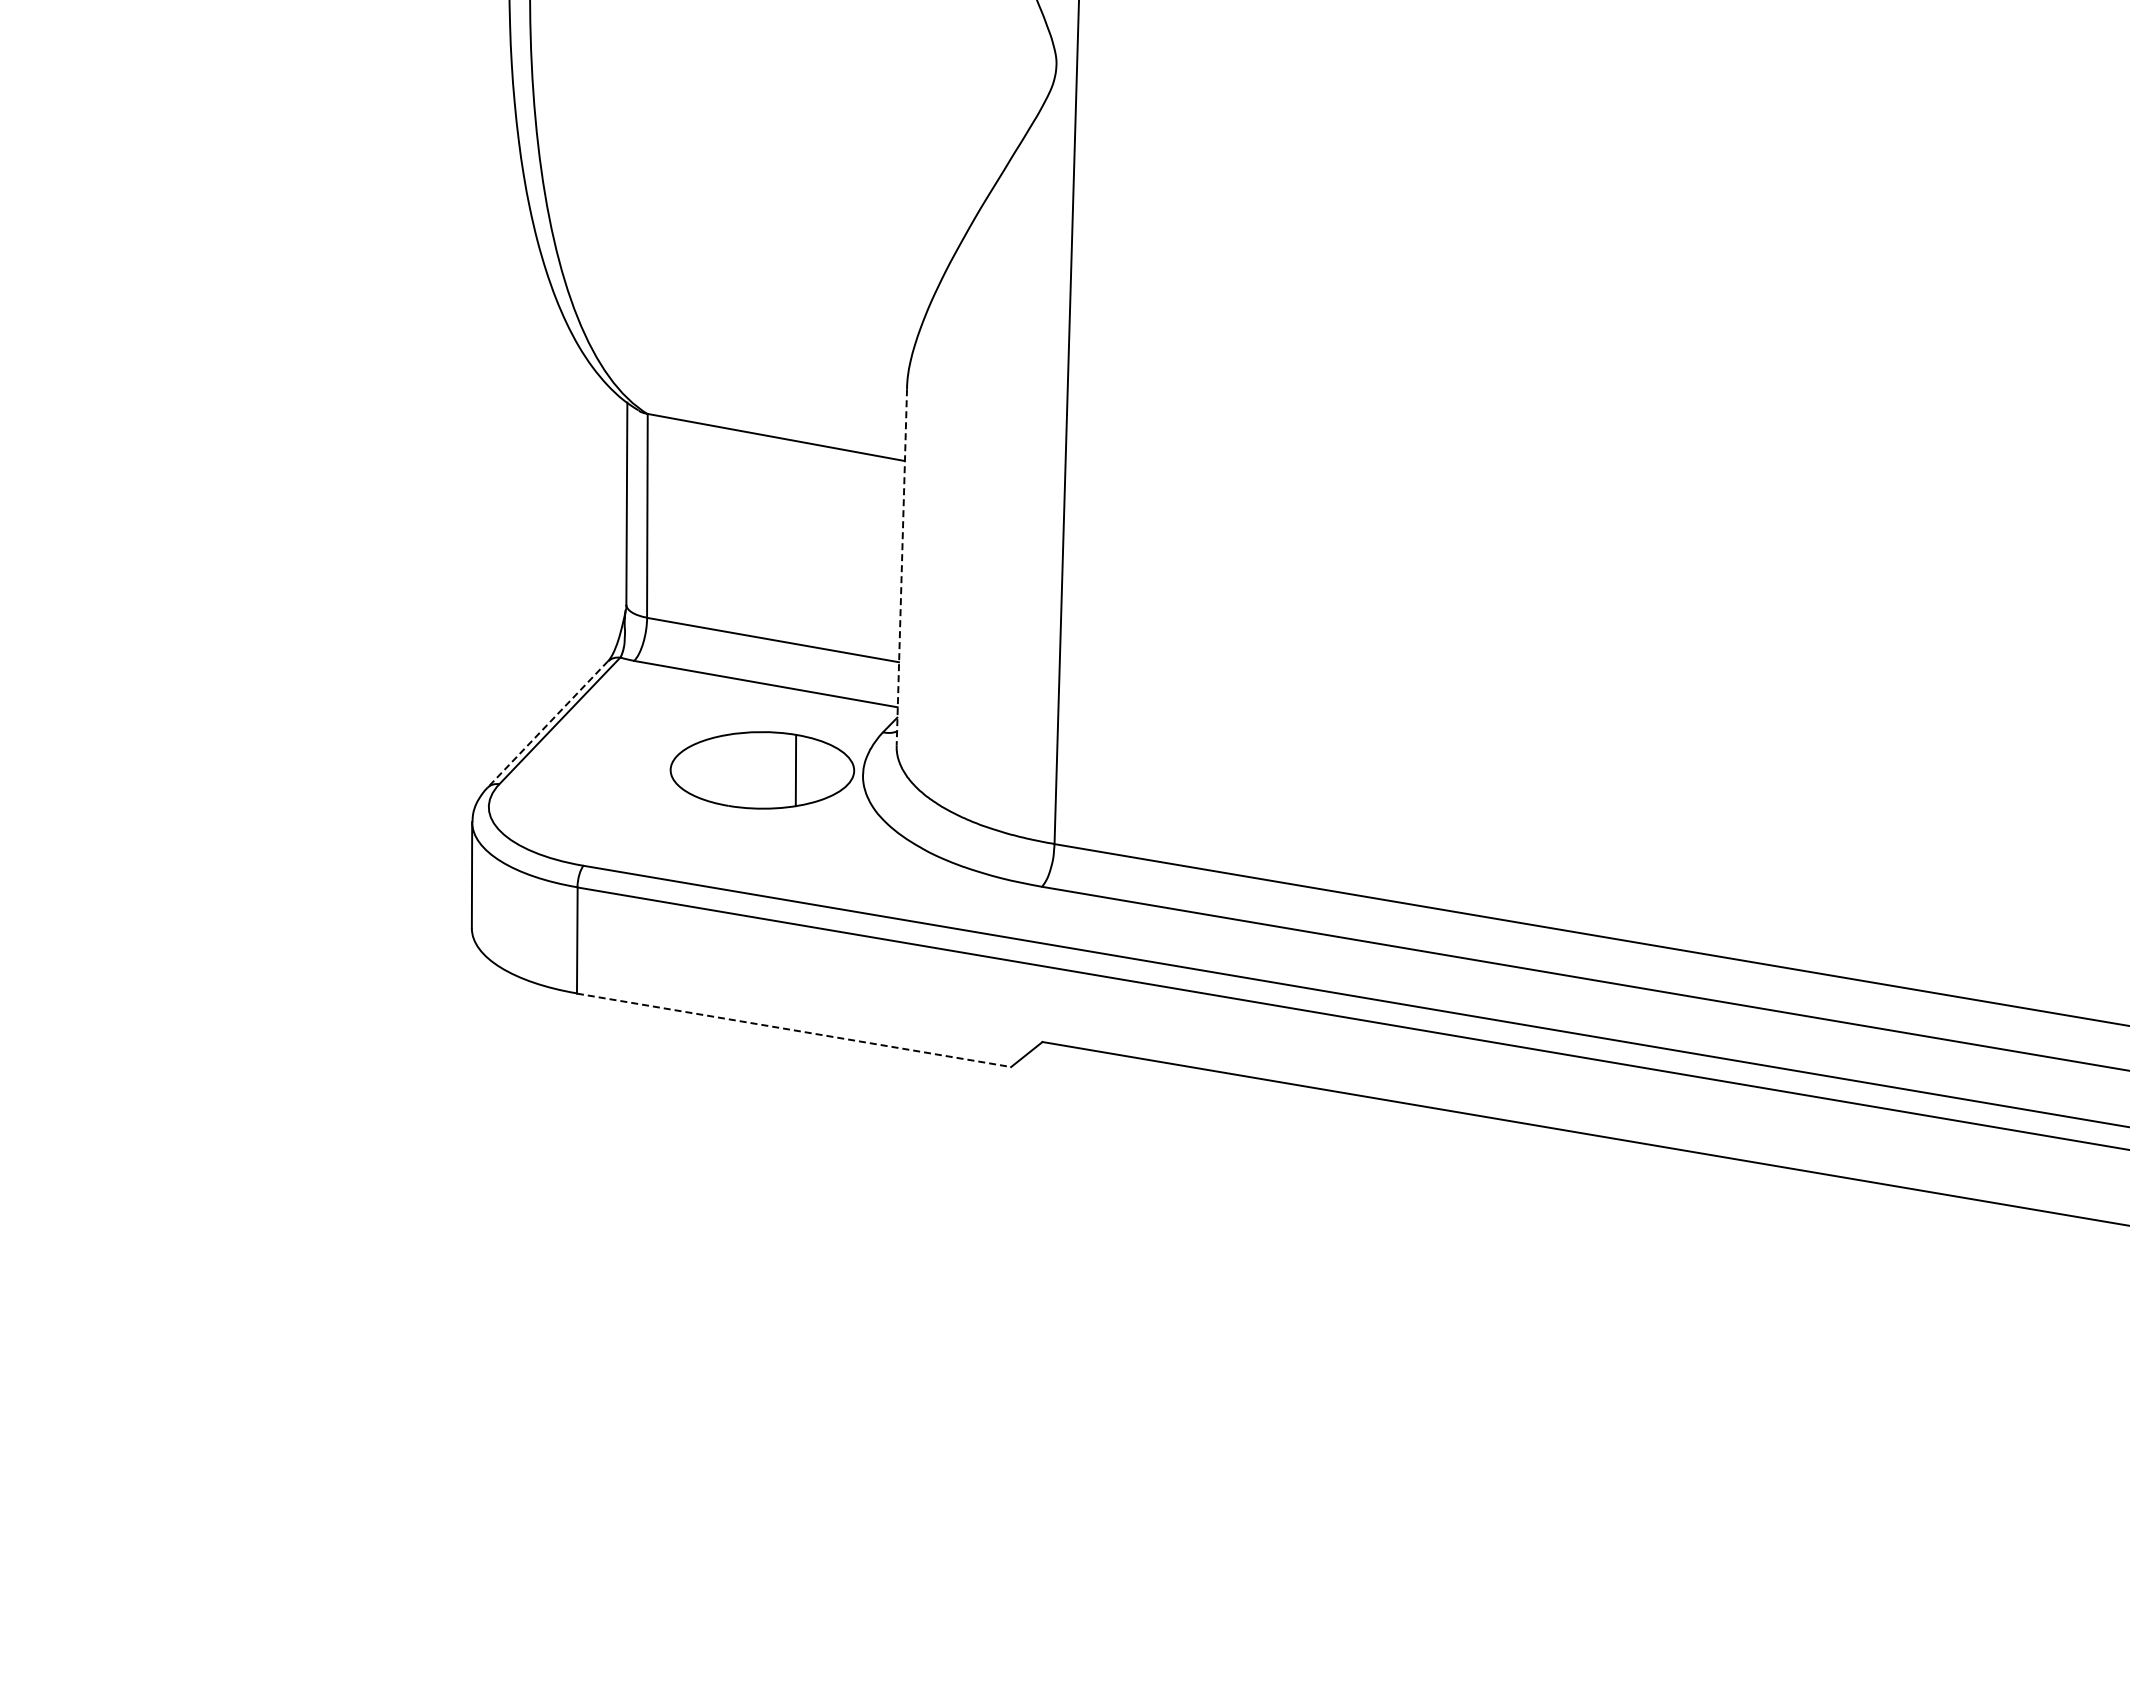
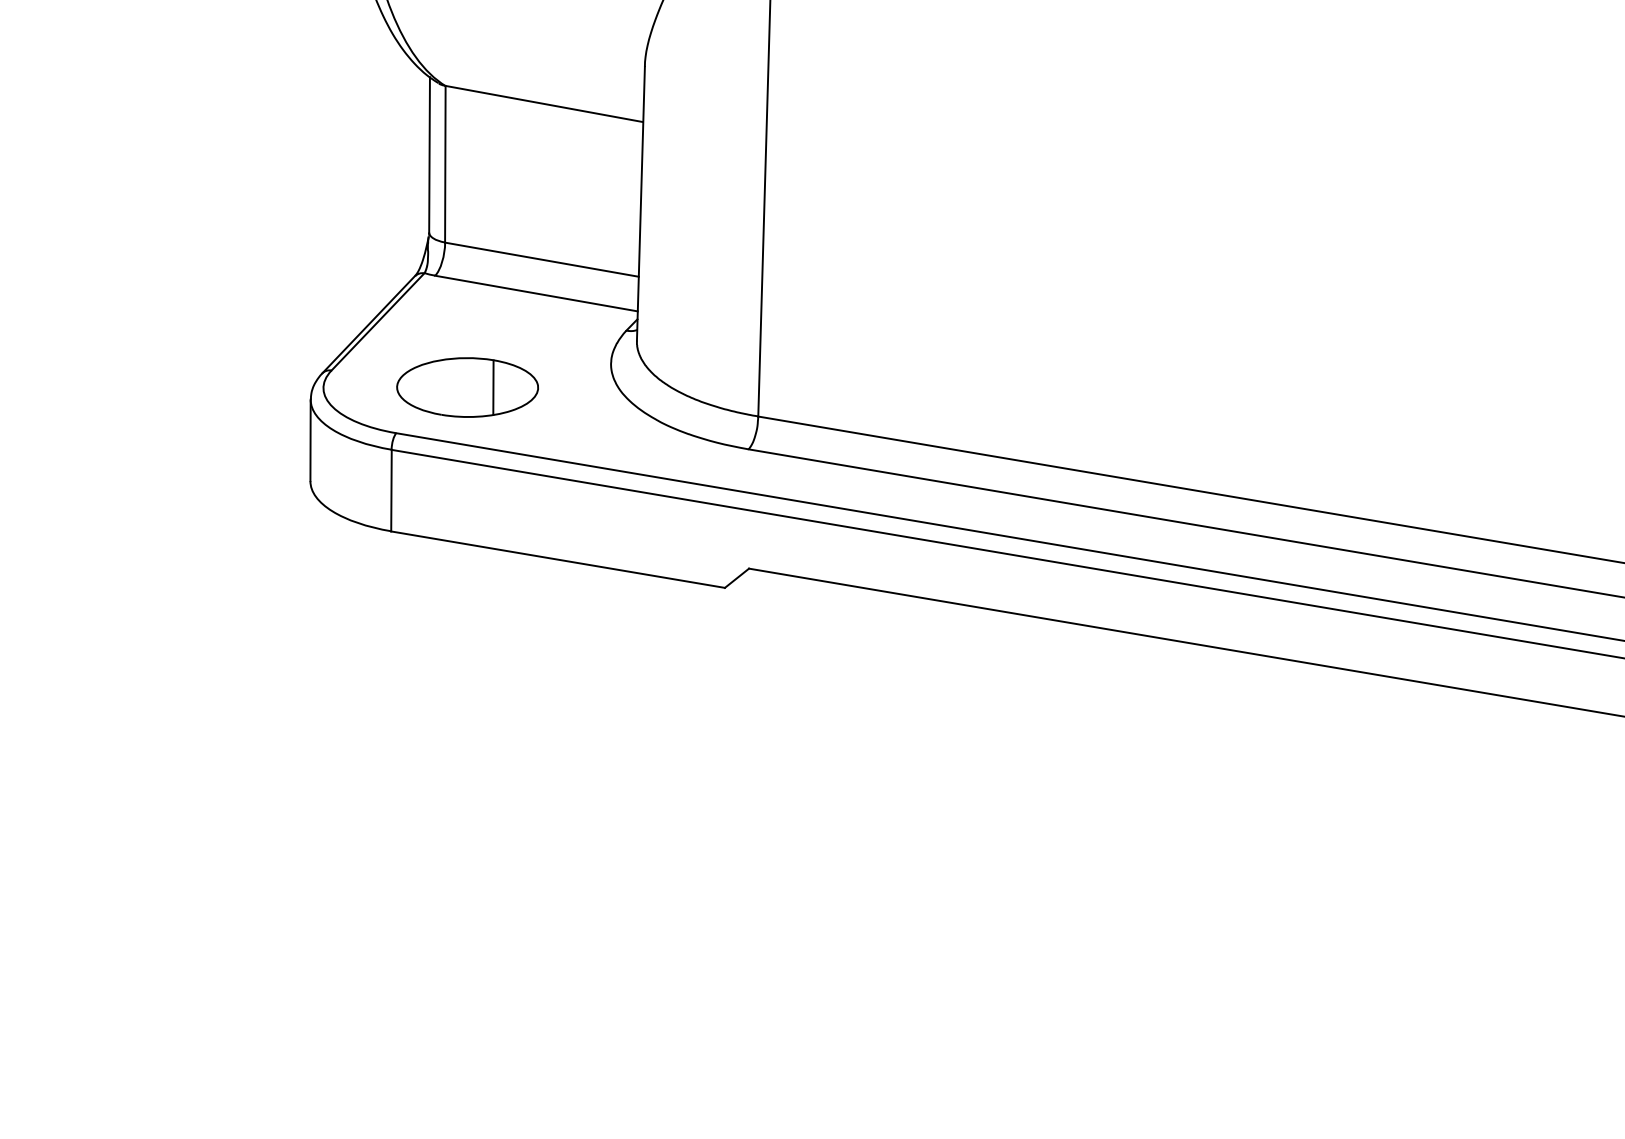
line: (901, 567) -> (640, 203), dashed -> solid
line: (547, 724) -> (368, 324), dashed -> solid
part: (762, 770) -> (467, 387), moved
line: (794, 1030) -> (558, 559), dashed -> solid

